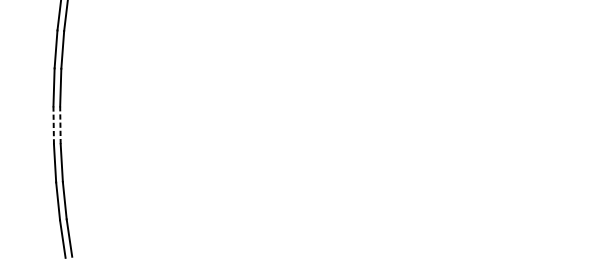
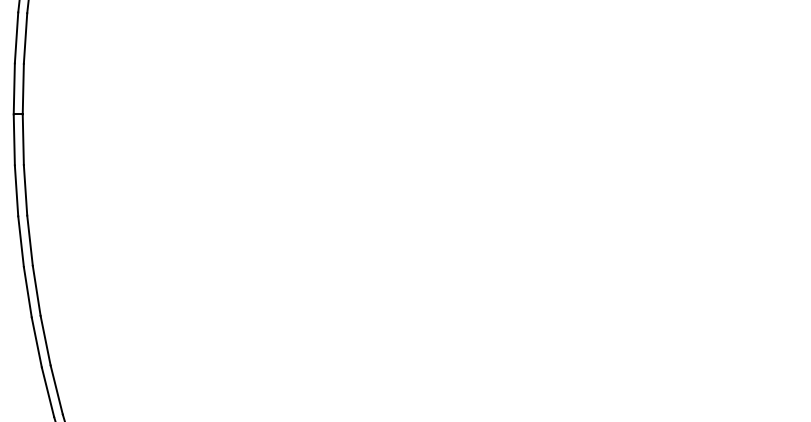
line: (53, 125) -> (27, 292), dashed -> solid
line: (60, 125) -> (36, 290), dashed -> solid

